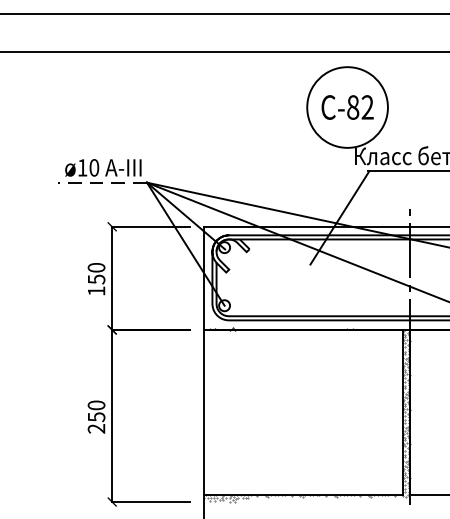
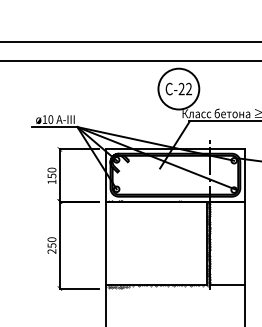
text: (352, 108) -> (181, 89), -82 -> -22
line: (101, 183) -> (54, 127), dashed -> solid

